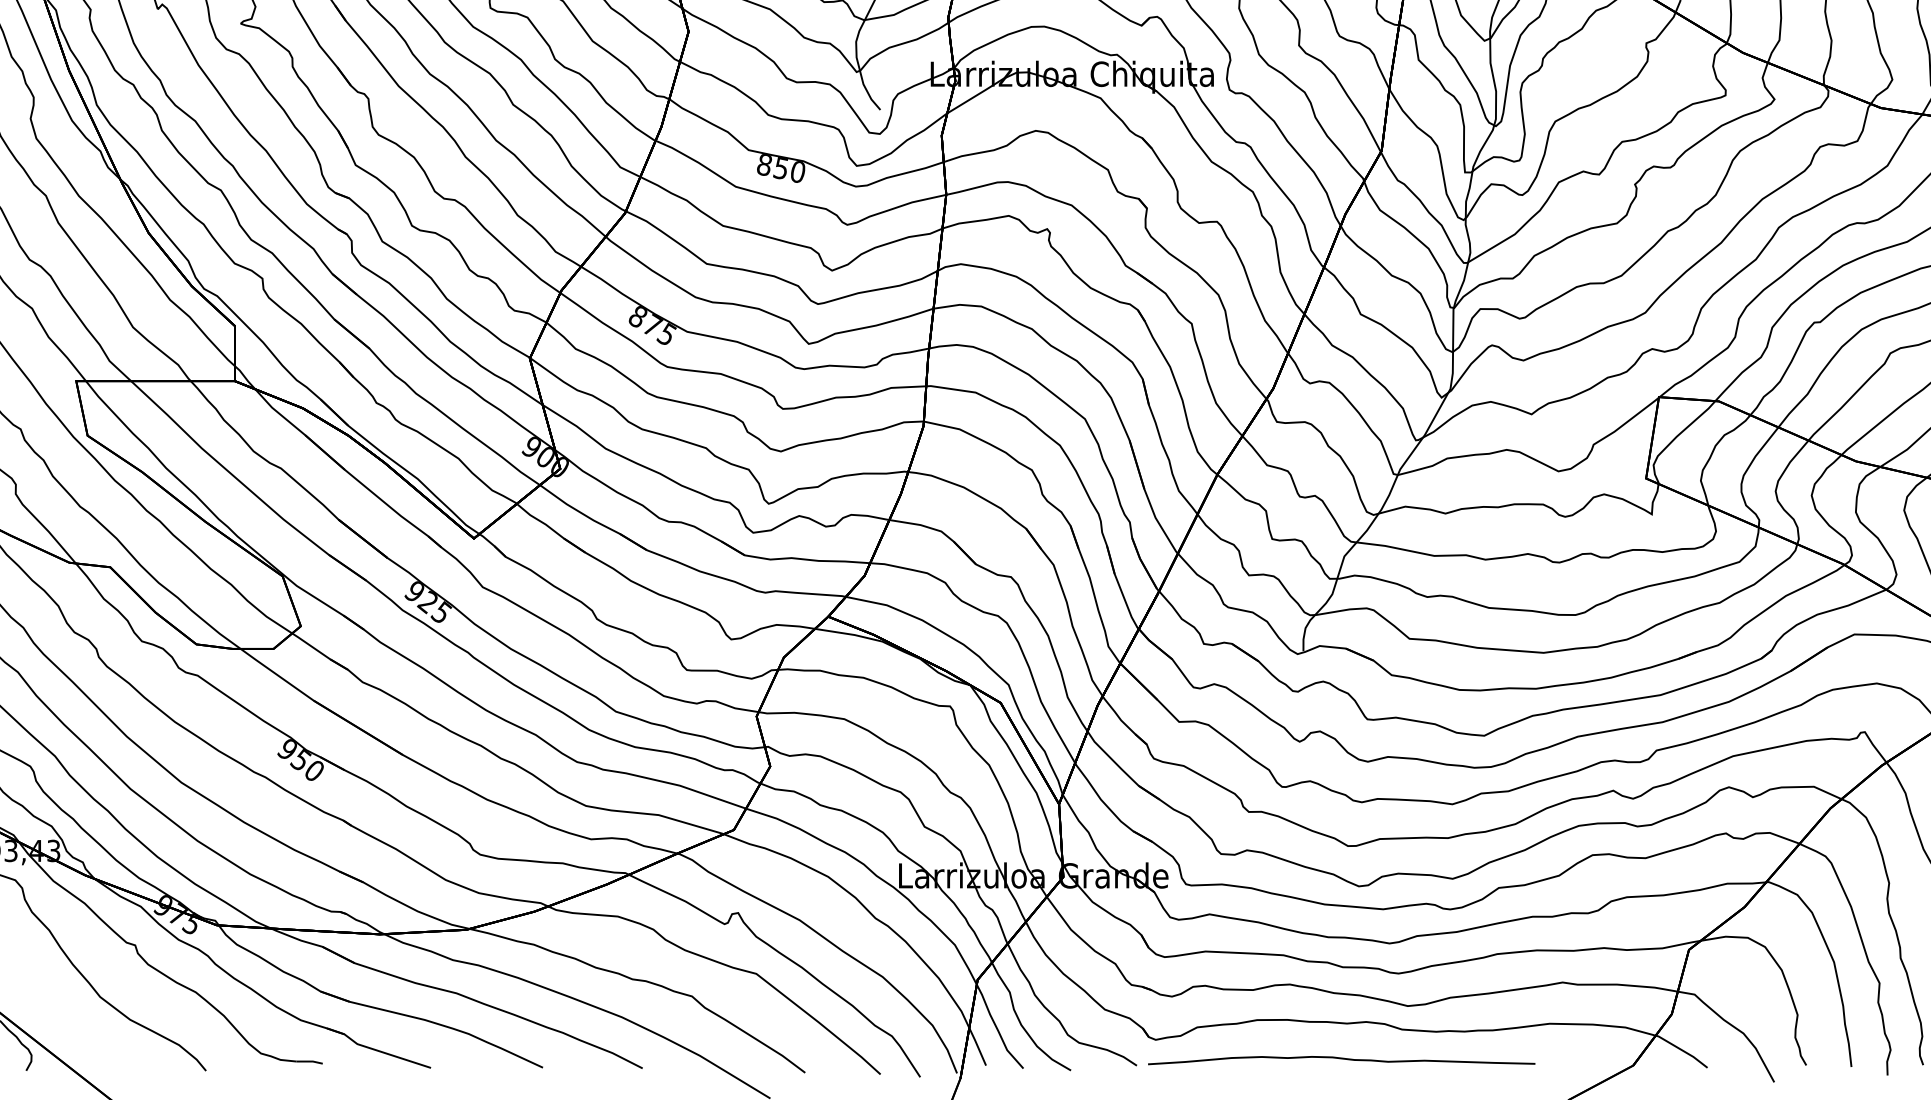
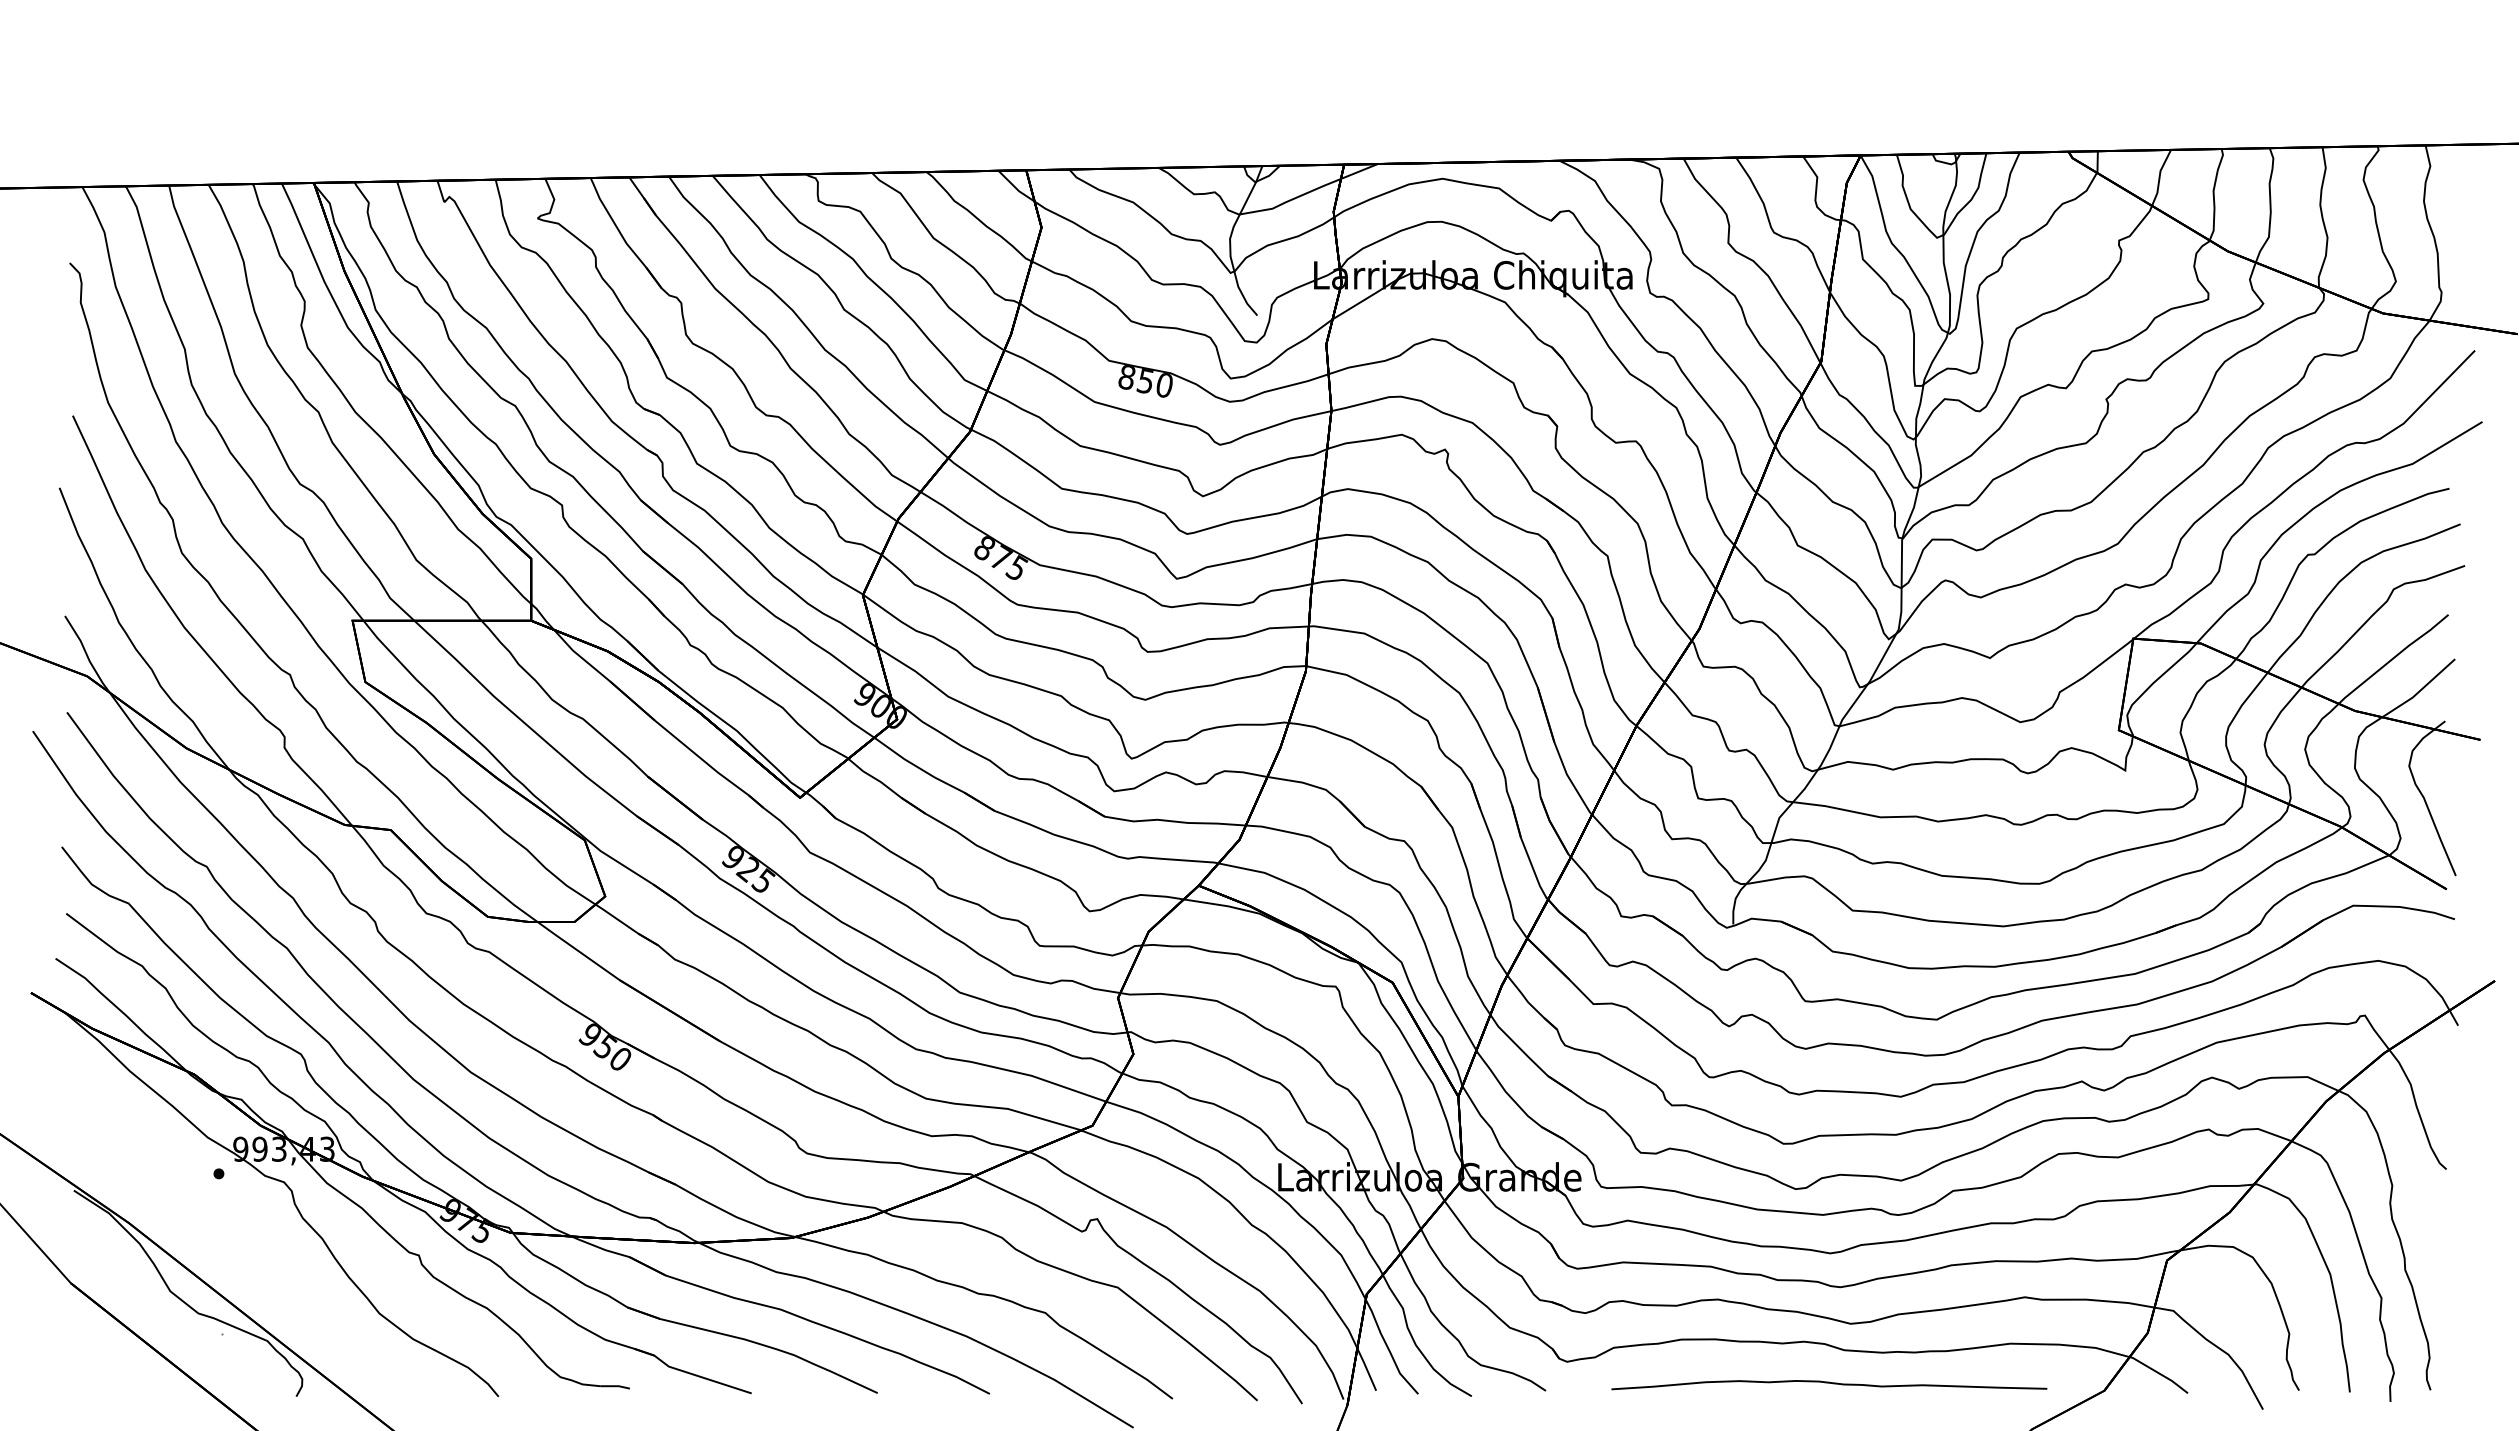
curve: (1341, 1059) -> (1829, 1383), moved

